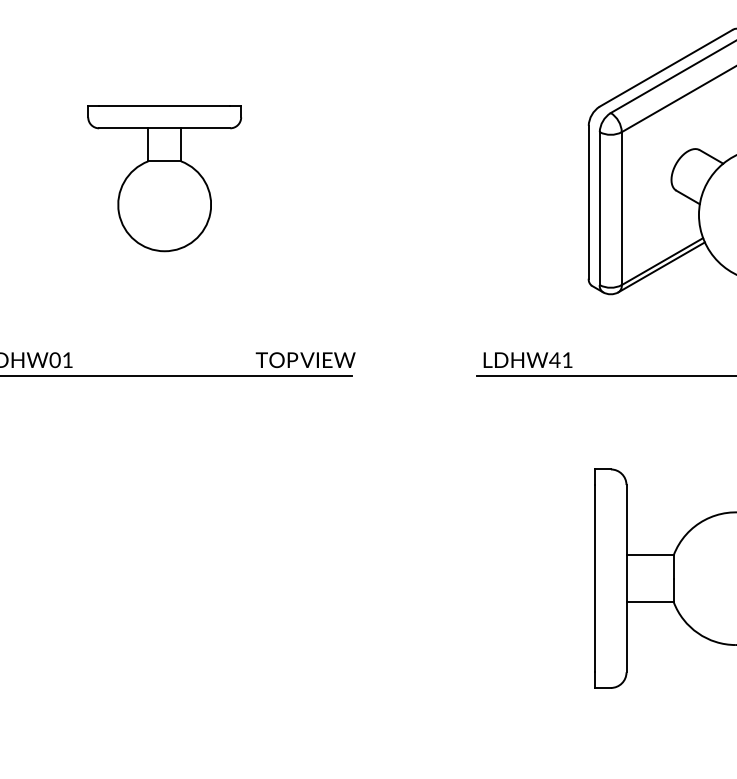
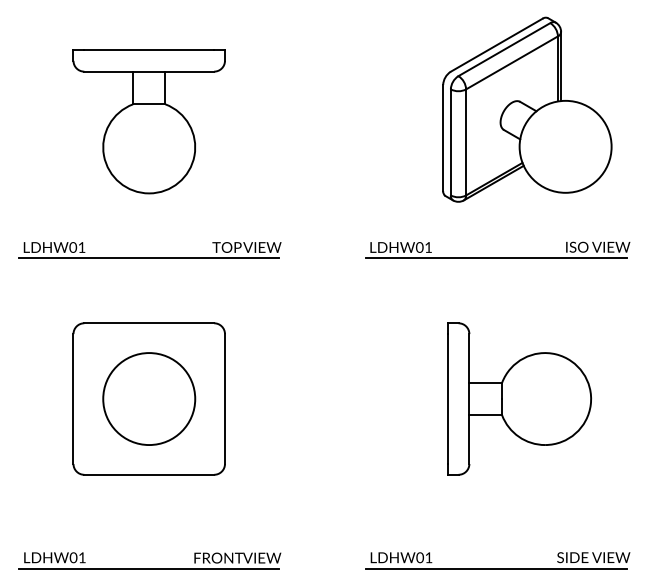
part: (163, 178) -> (148, 121), size x1.43
text: (554, 360) -> (419, 247), LDHW41 -> LDHW01
part: (163, 577) -> (148, 398), added

